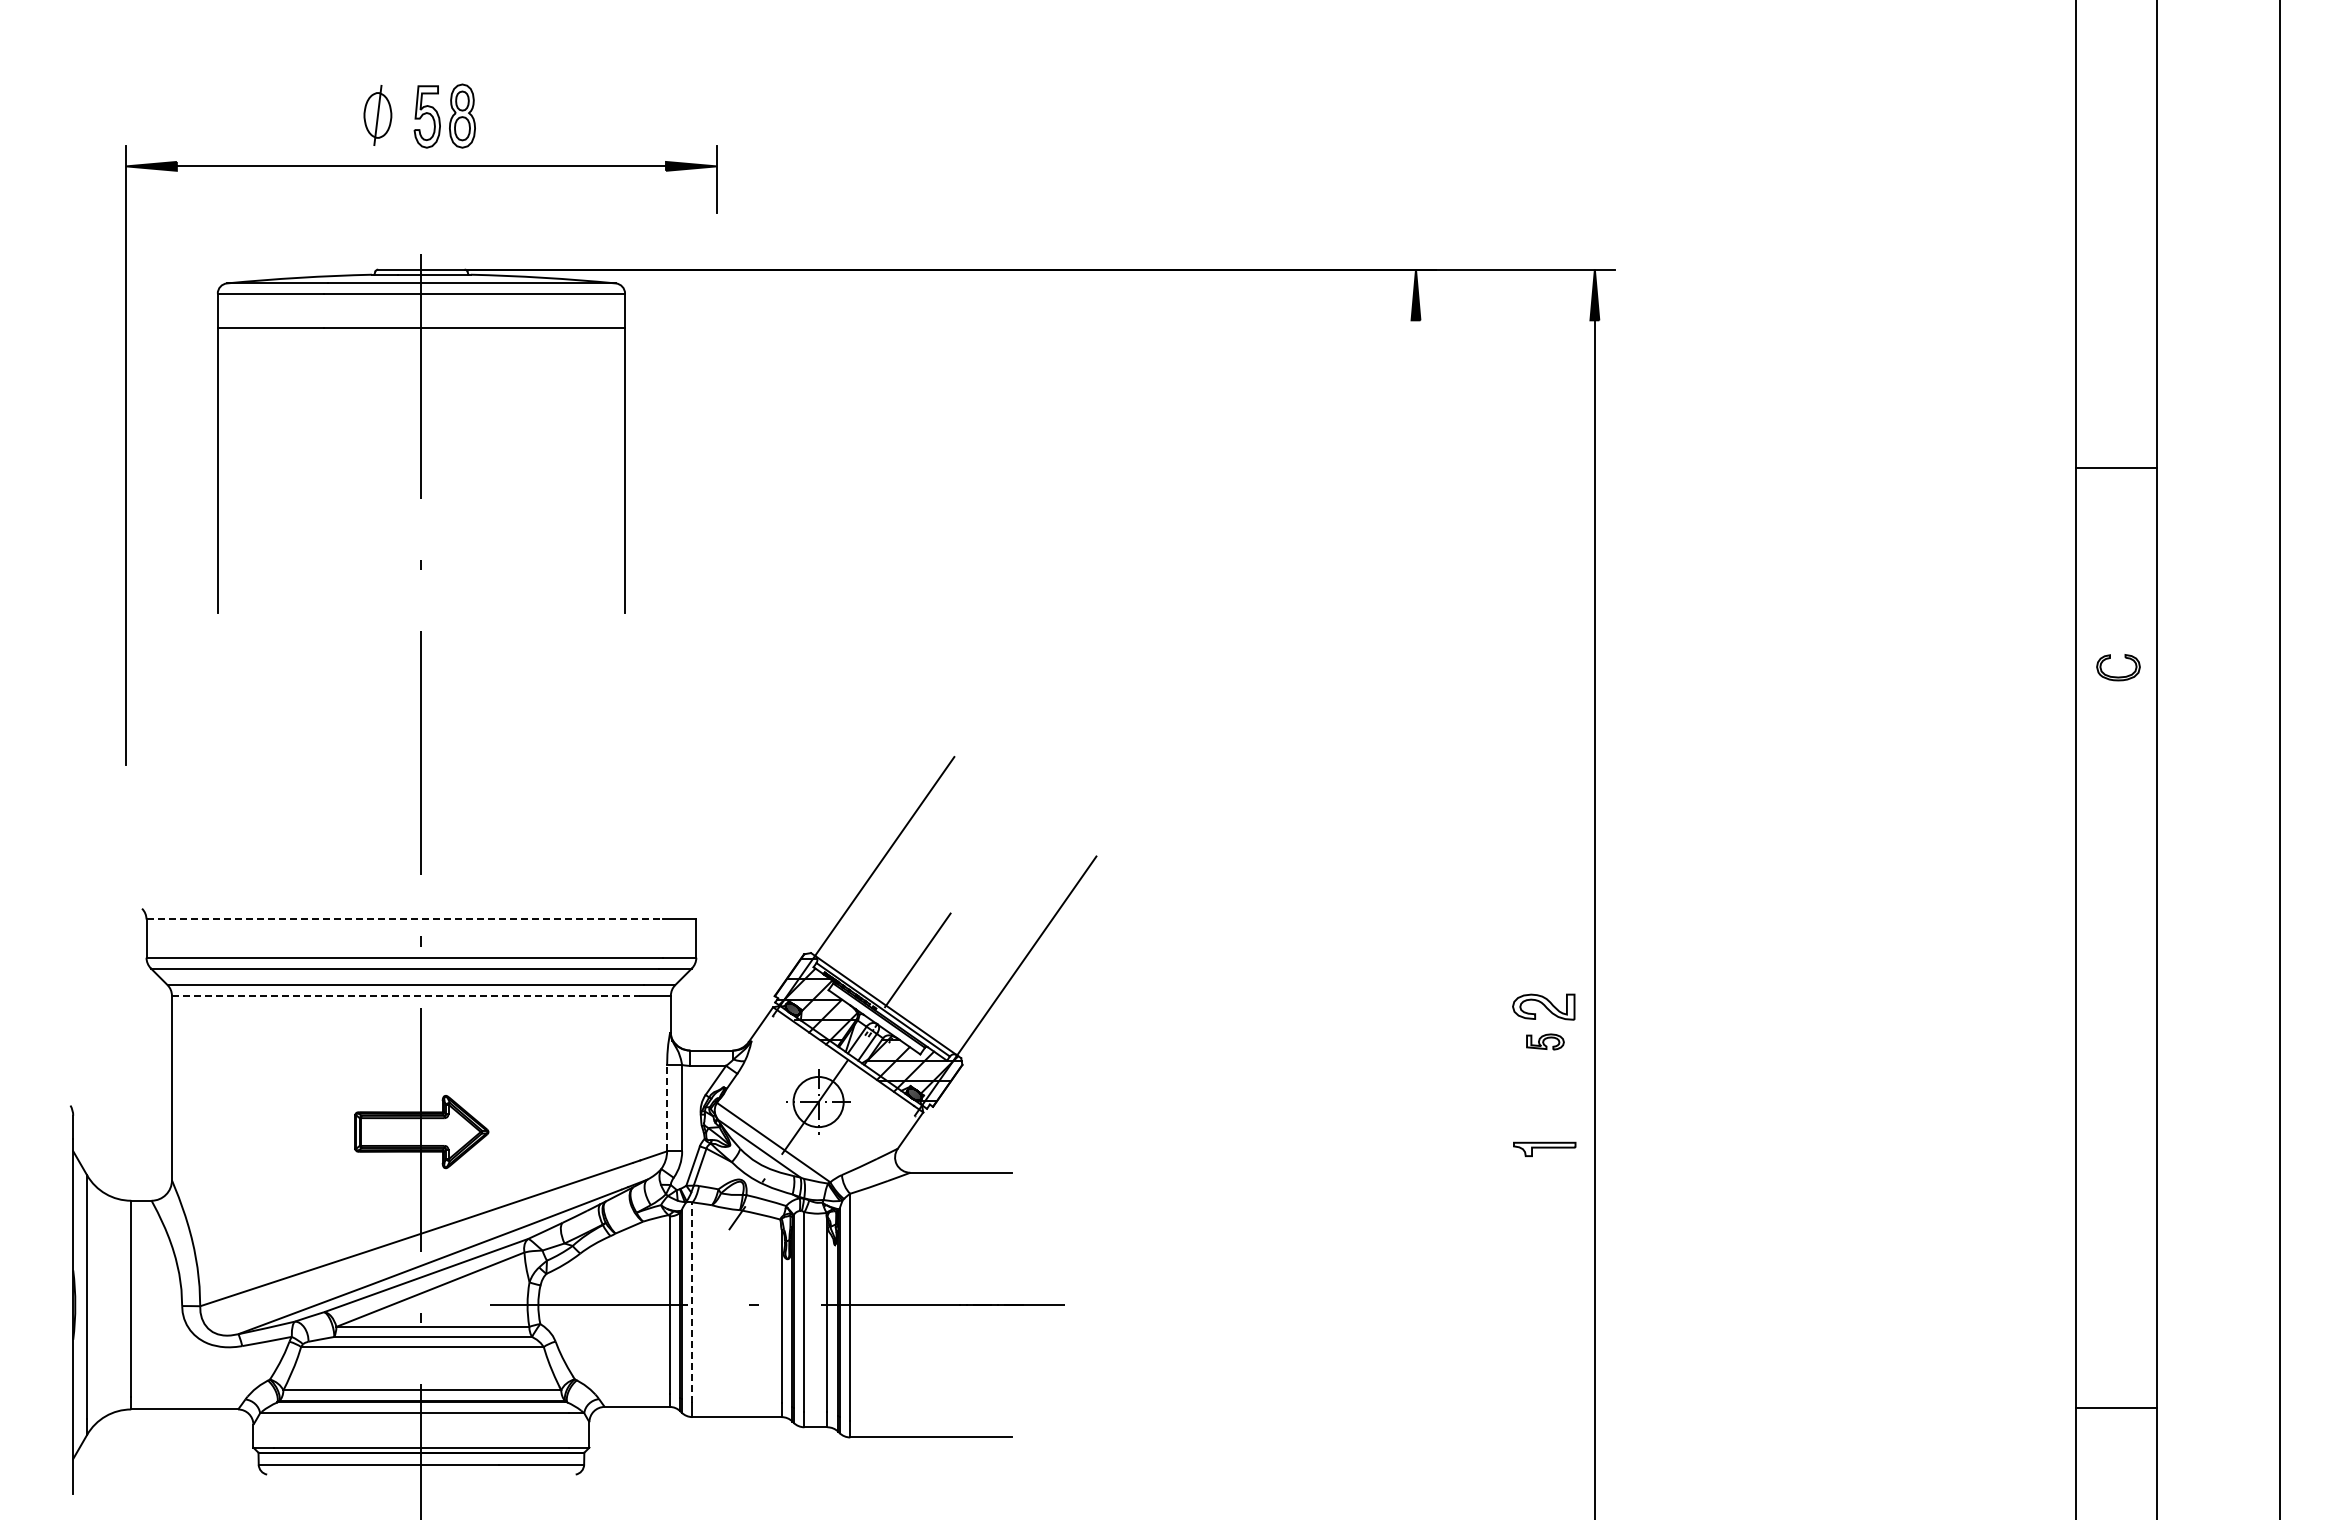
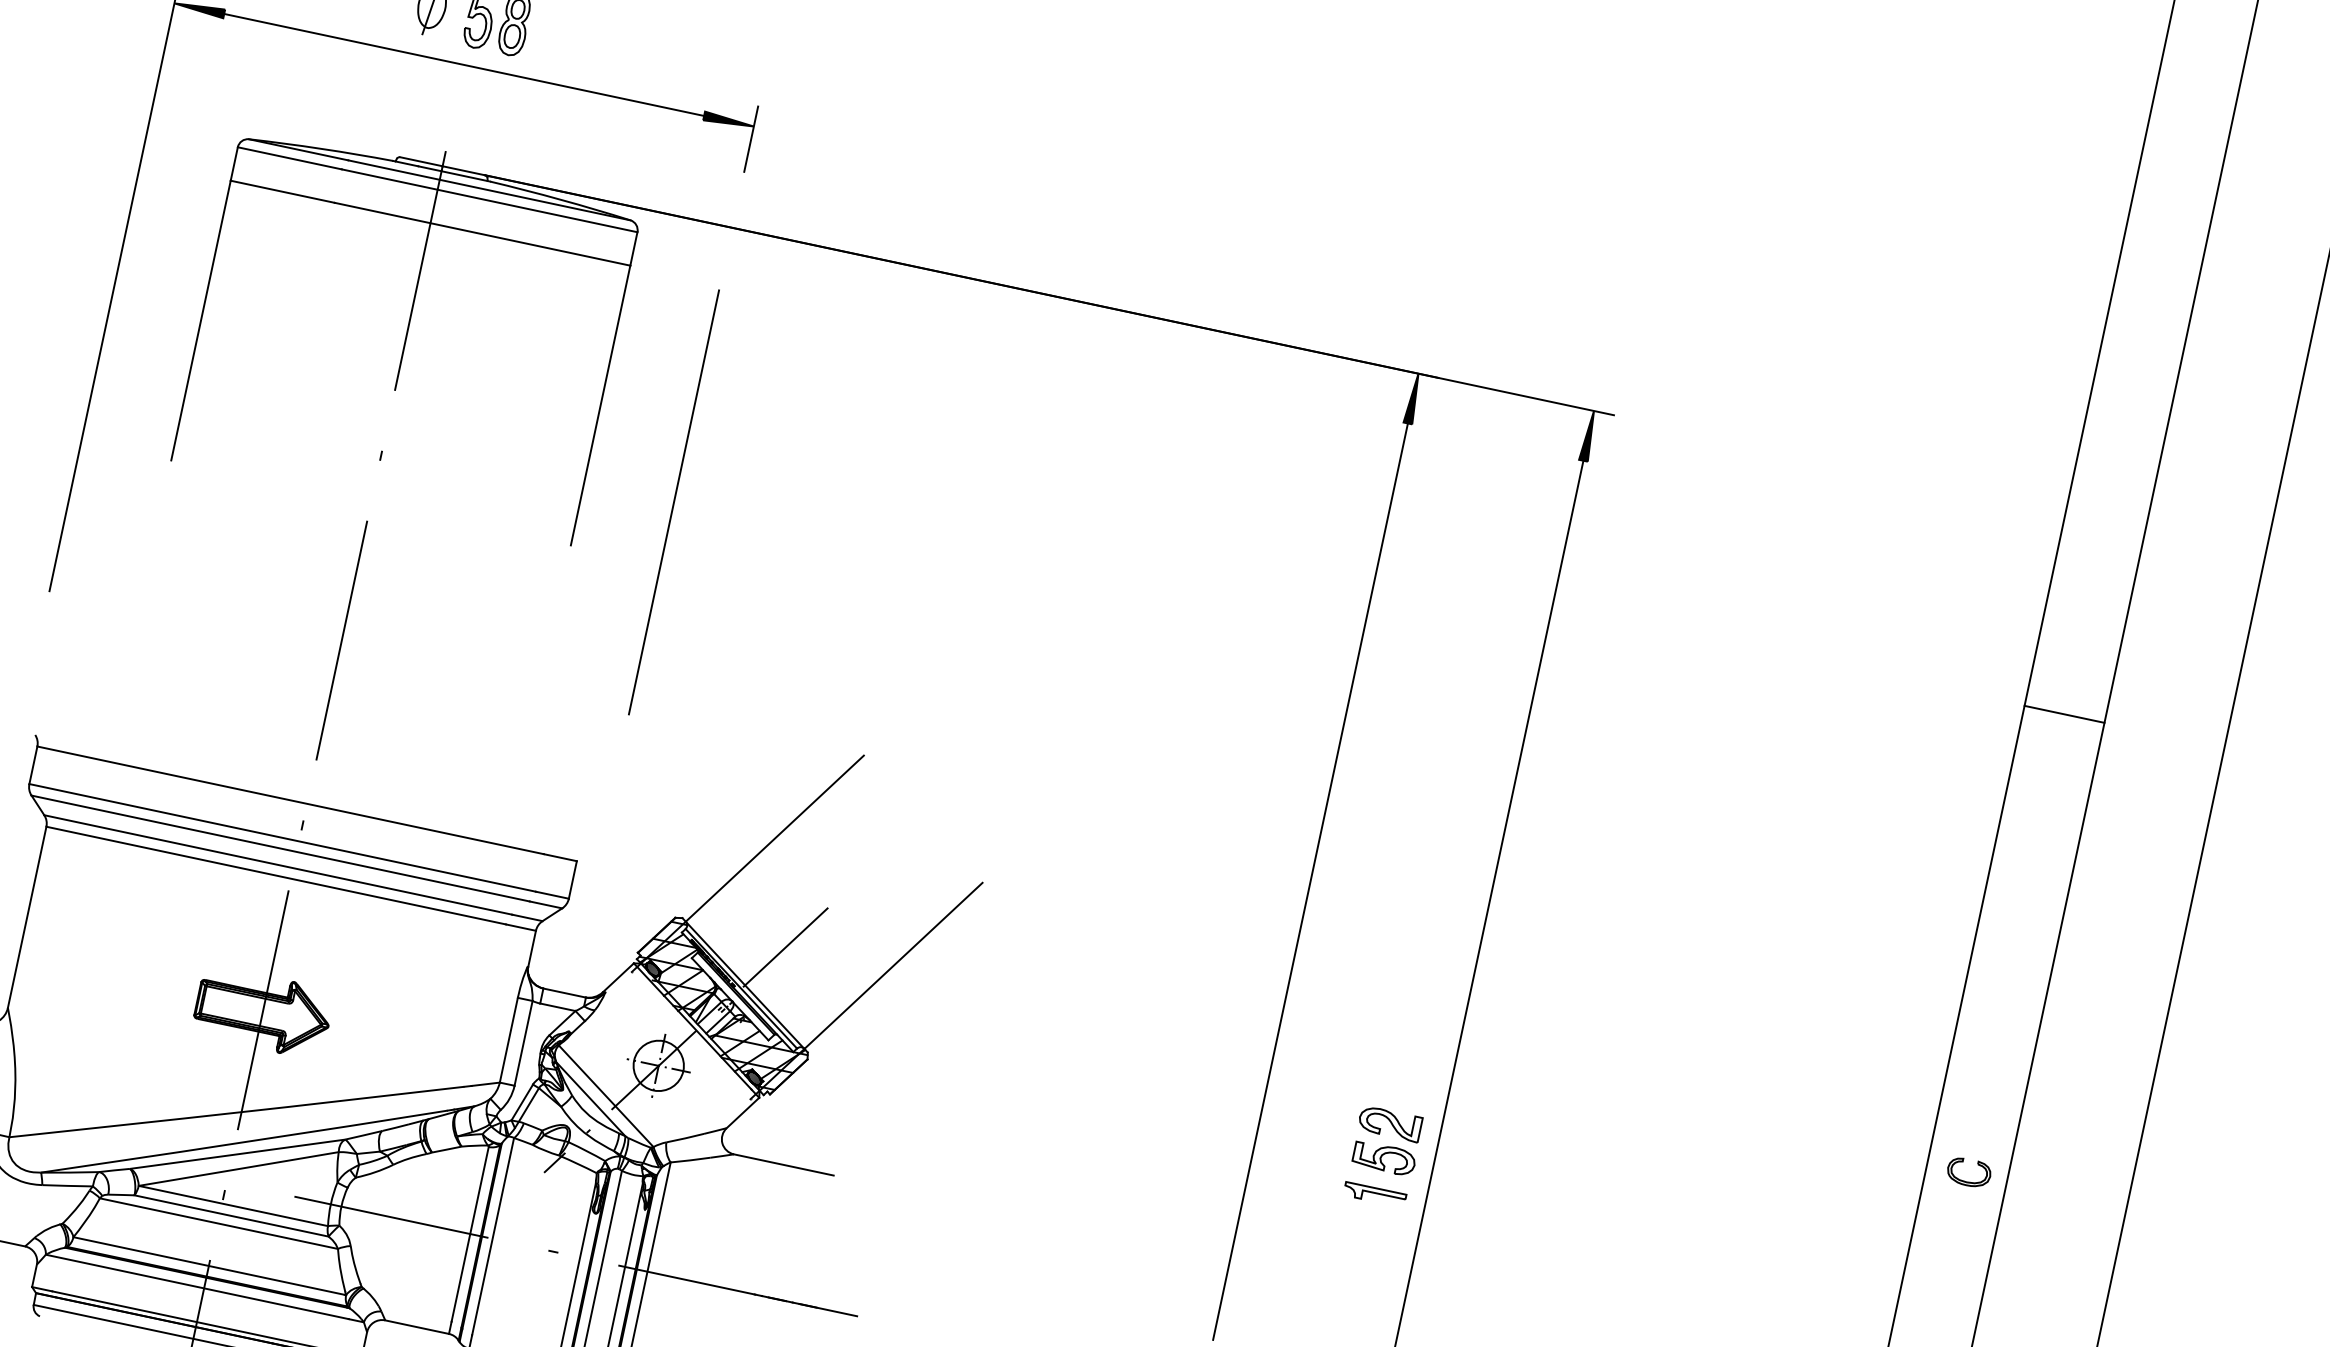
line: (716, 548) -> (674, 501), added
part: (2118, 676) -> (1967, 1181), moved
line: (1416, 787) -> (1310, 881), added
line: (405, 919) -> (291, 800), dashed -> solid
line: (406, 995) -> (276, 875), dashed -> solid
part: (1545, 1041) -> (1384, 1158), size x1.67
line: (667, 1107) -> (509, 1039), dashed -> solid
part: (1544, 1148) -> (1374, 1193), moved
line: (692, 1302) -> (493, 1236), dashed -> solid

